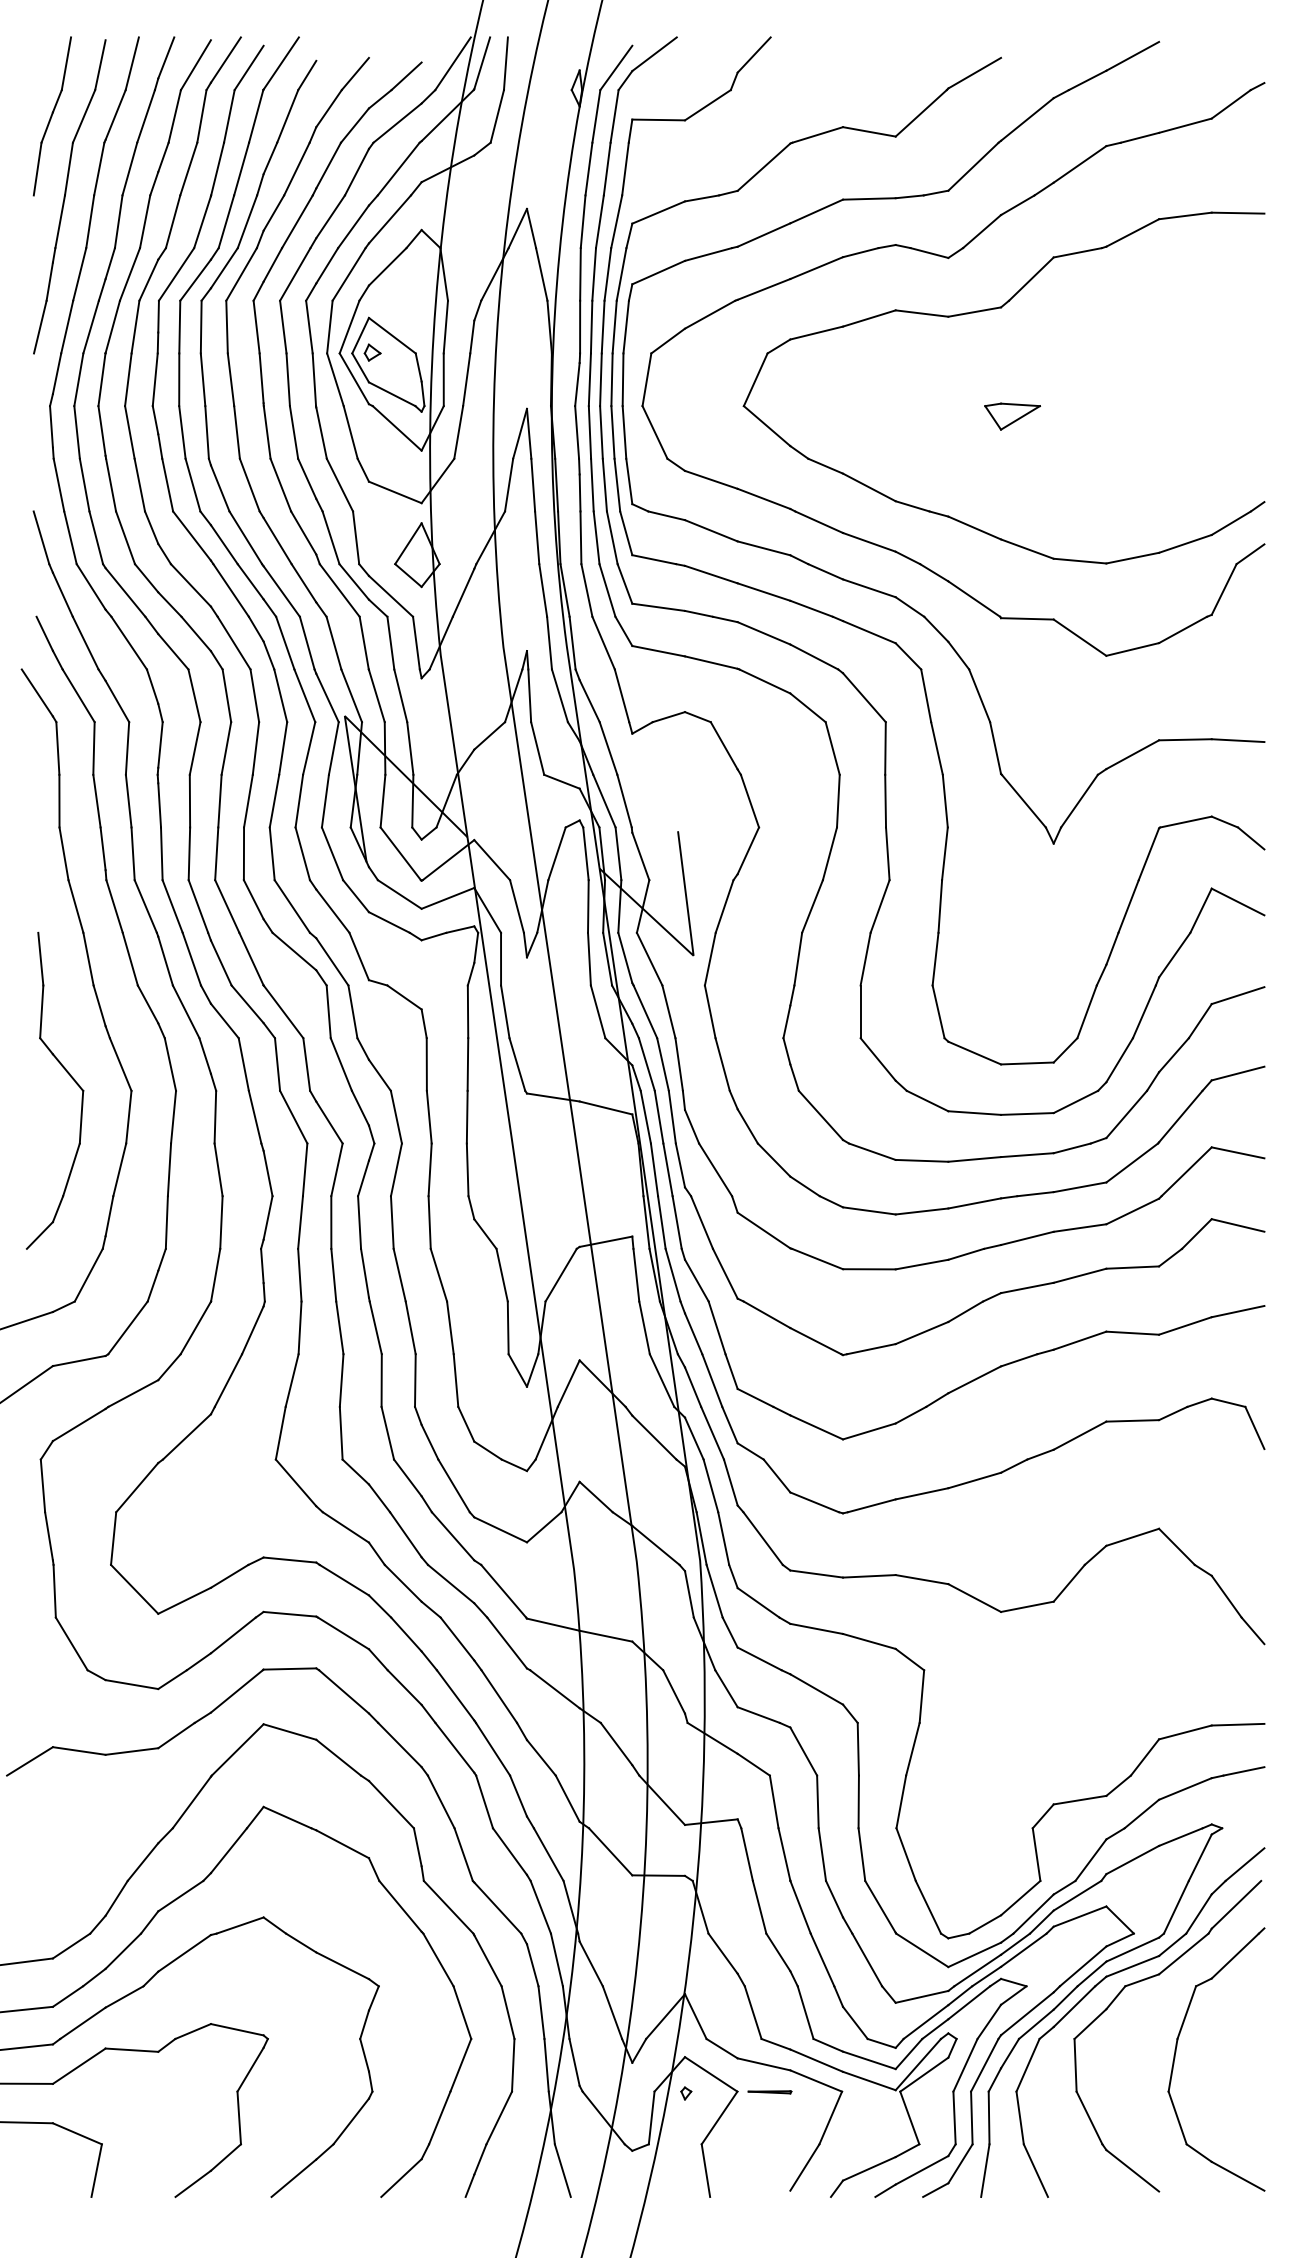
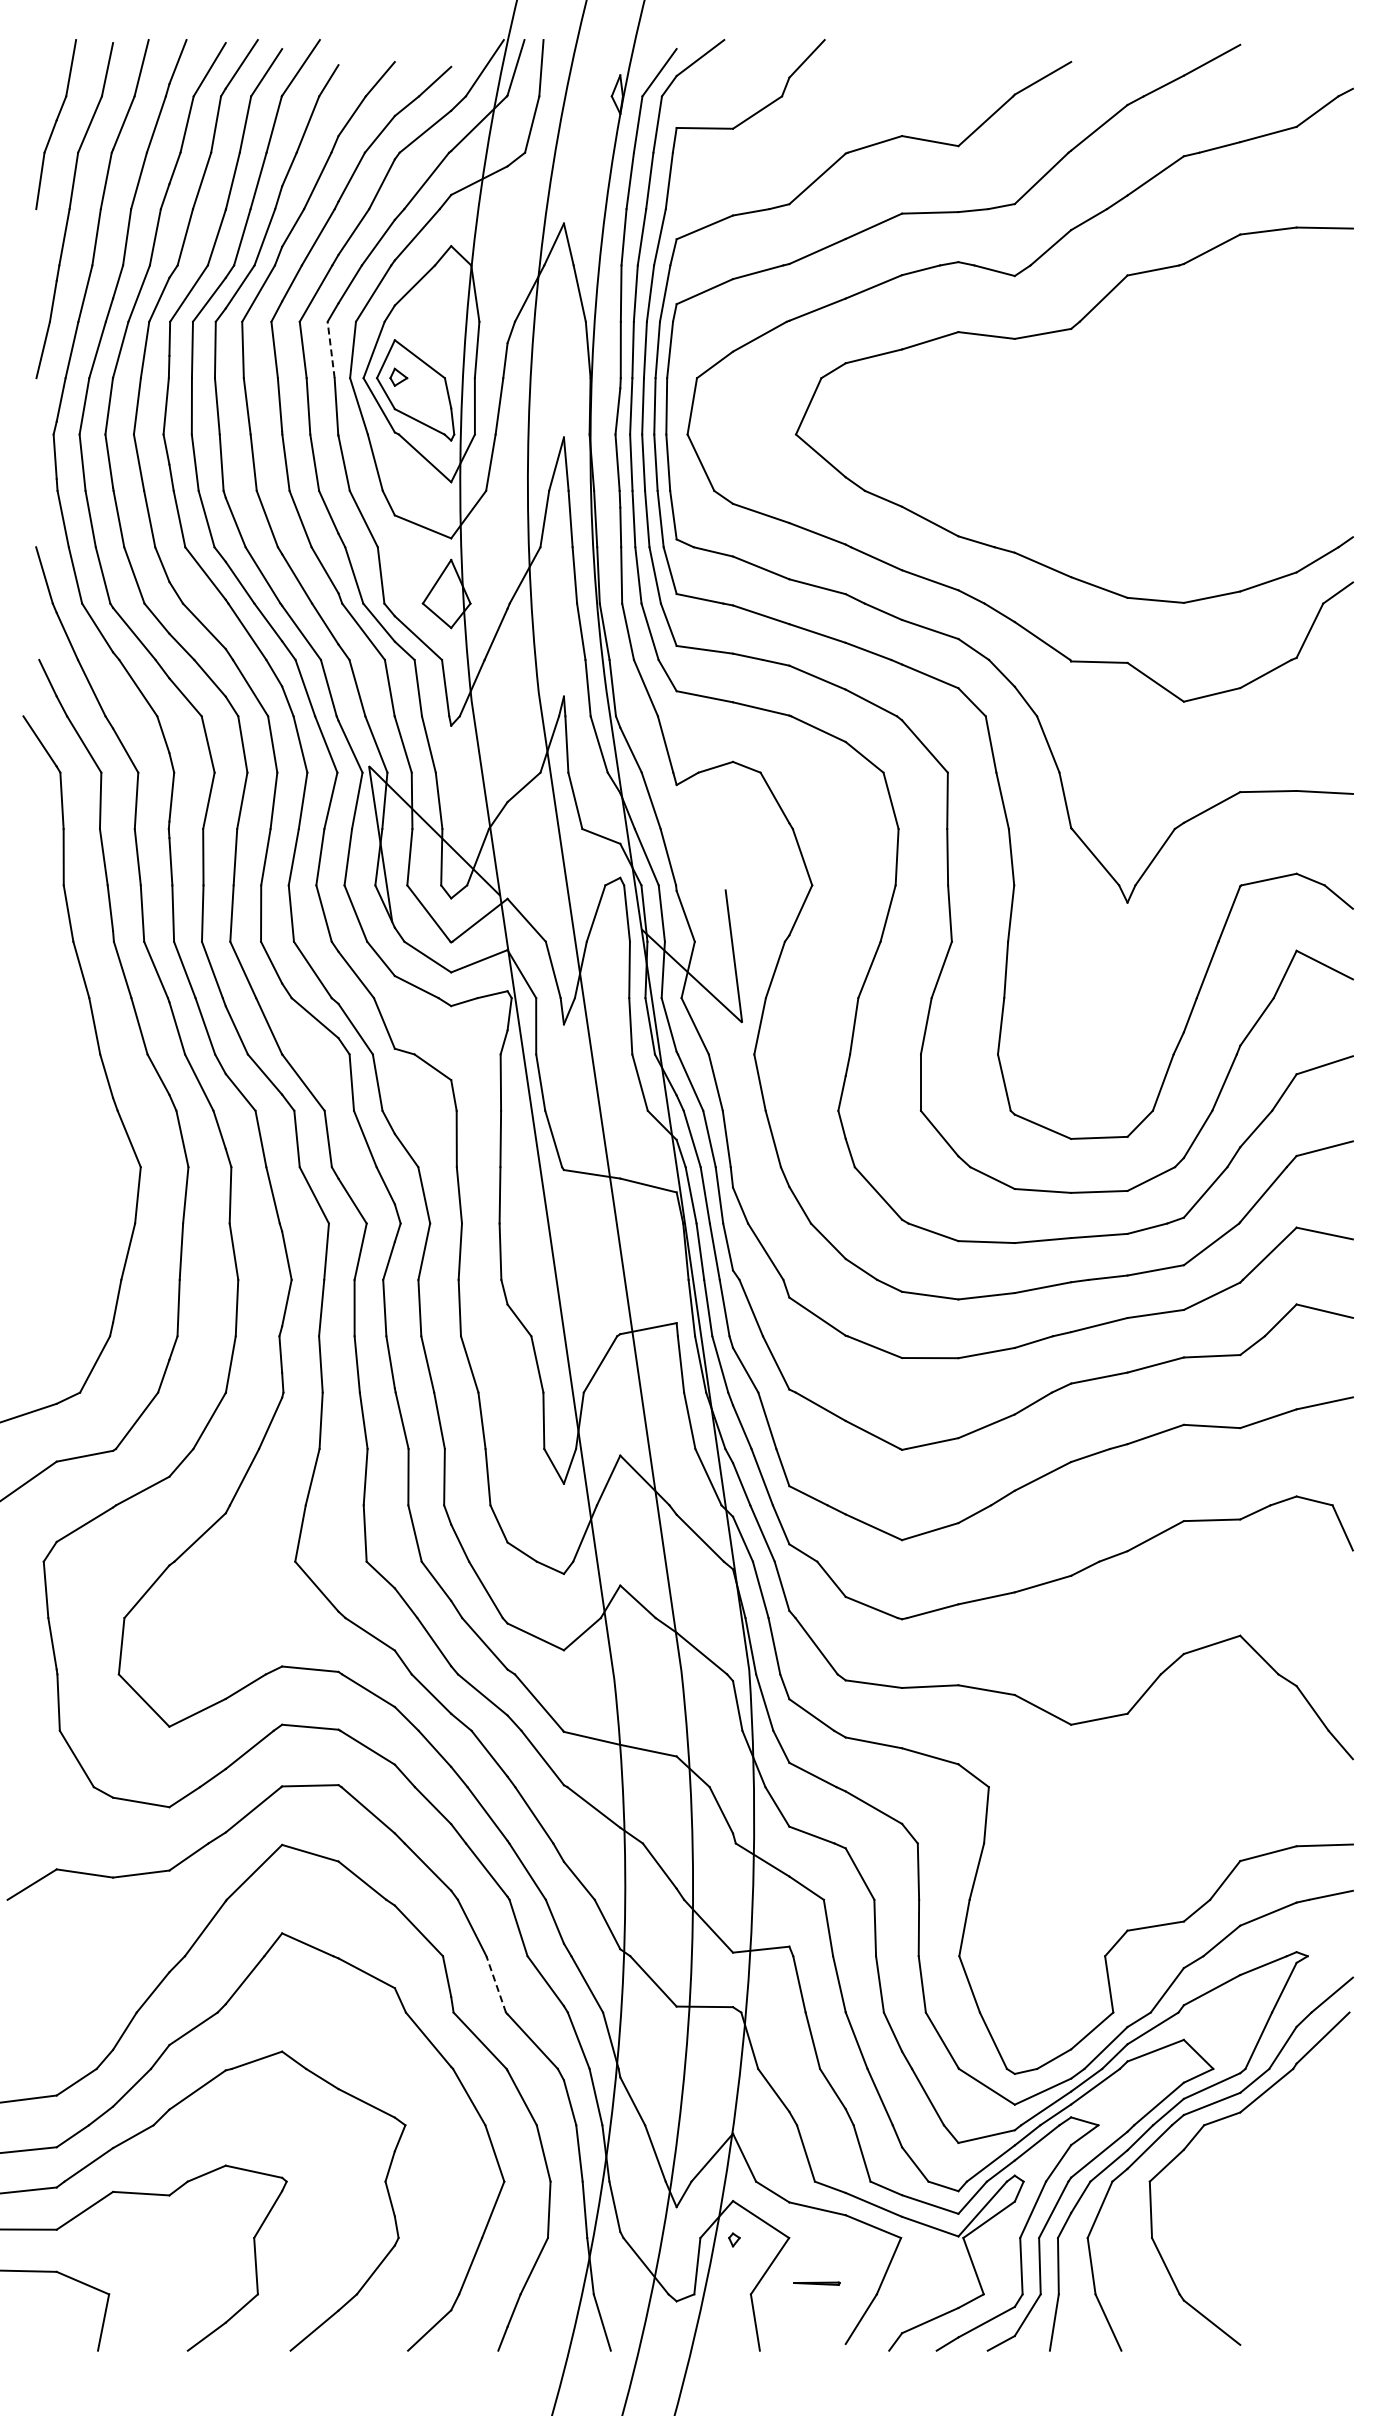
line: (309, 326) -> (331, 349), solid -> dashed
part: (1012, 416) -> (1083, 445), removed
part: (69, 1076) -> (74, 1151), removed
line: (463, 1854) -> (496, 1984), solid -> dashed
part: (1176, 2054) -> (1258, 2198), removed
line: (769, 2092) -> (816, 2283), moved

